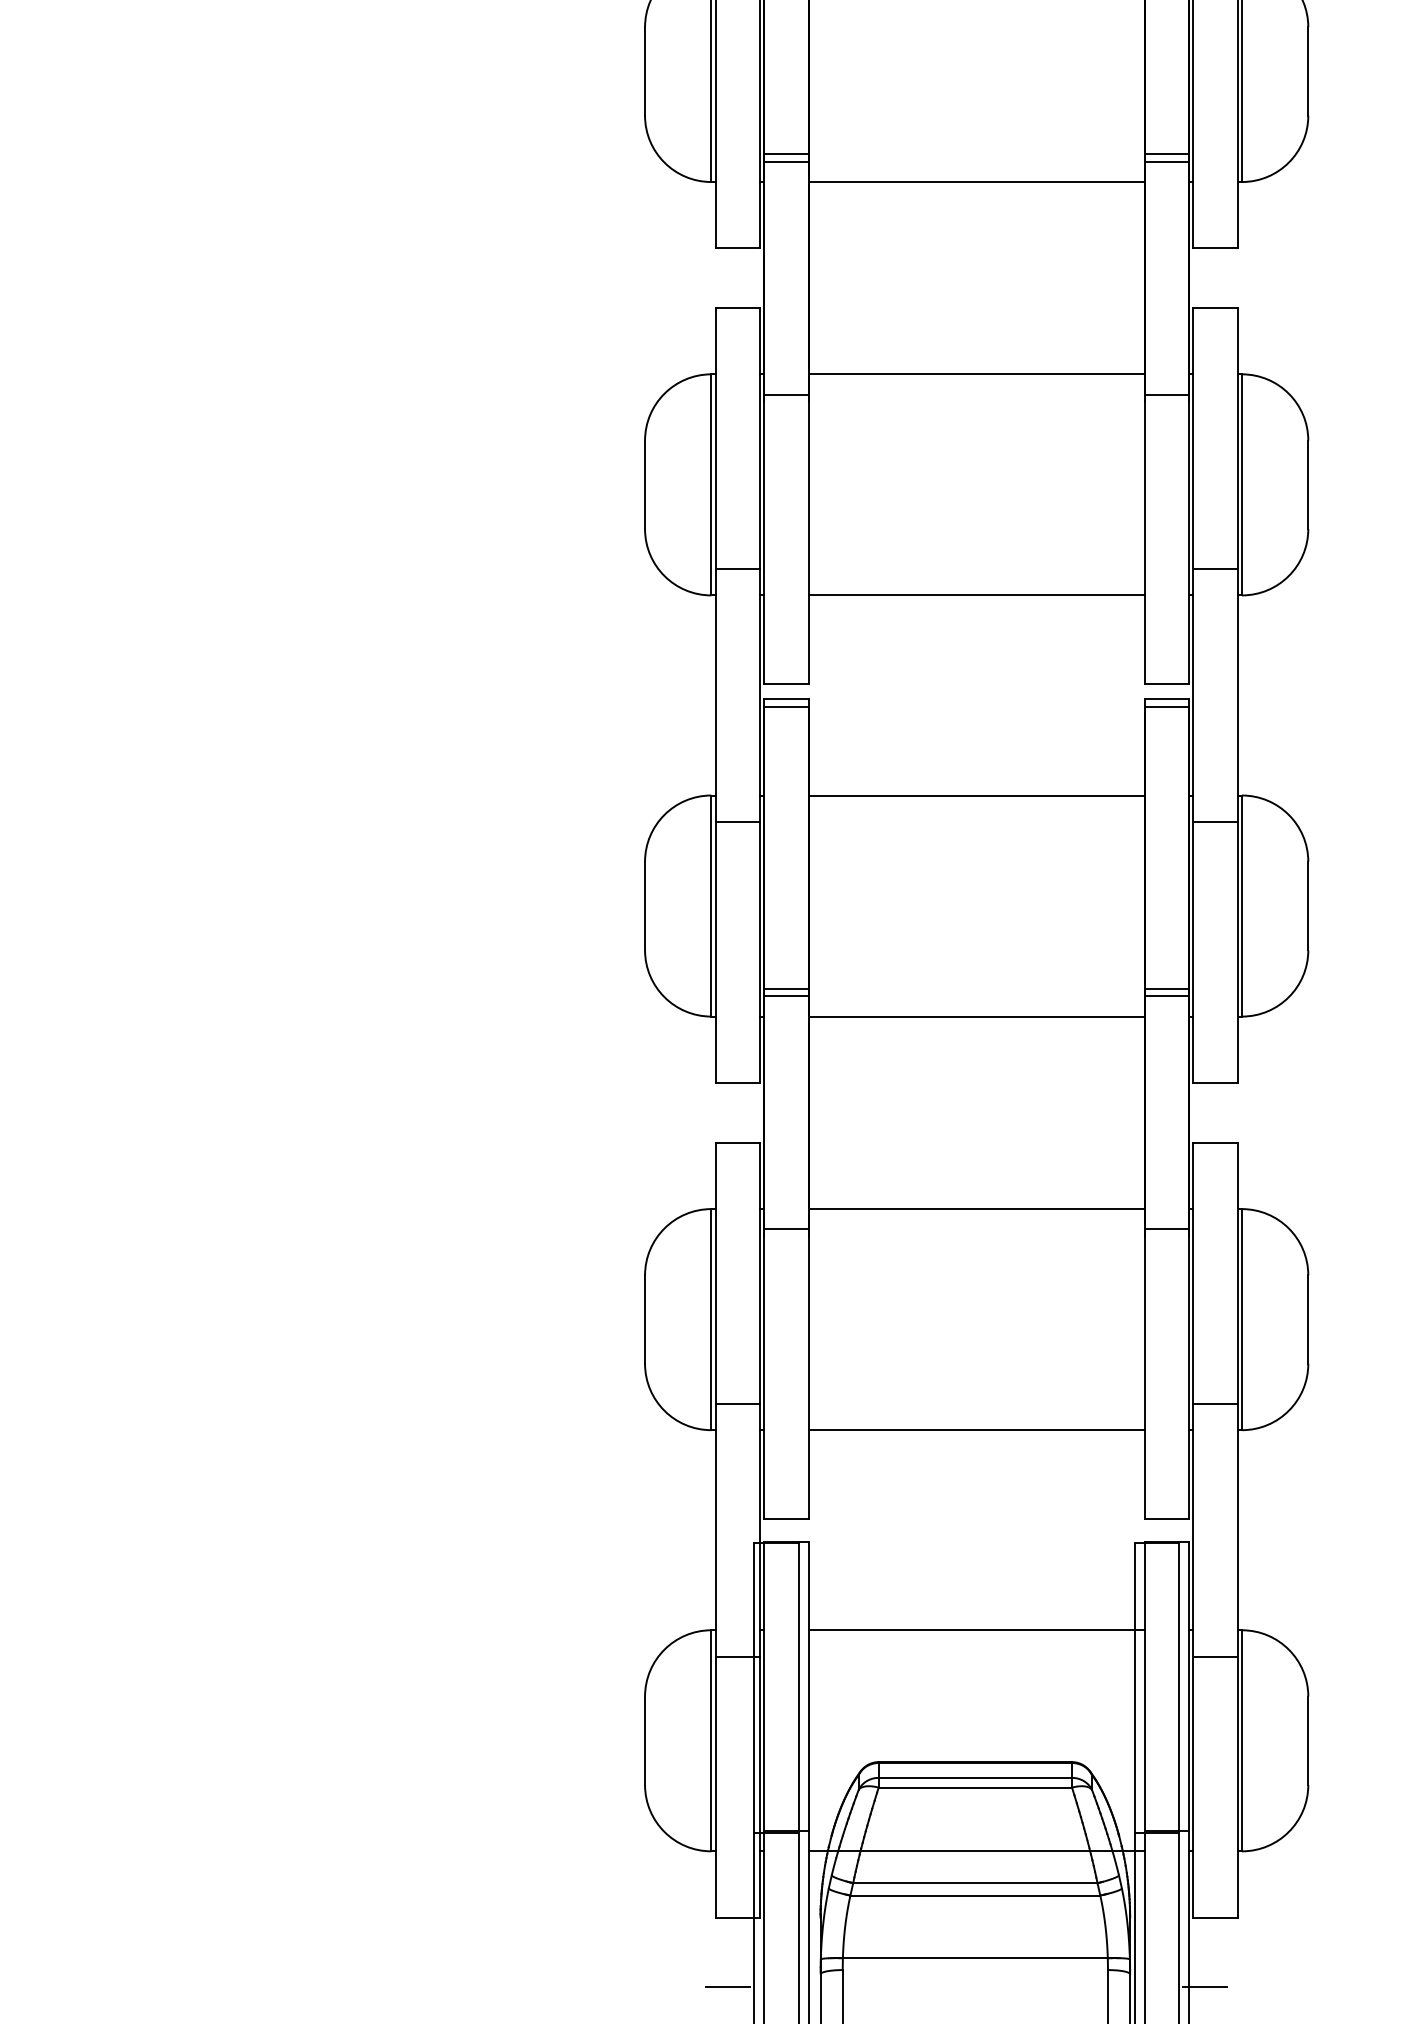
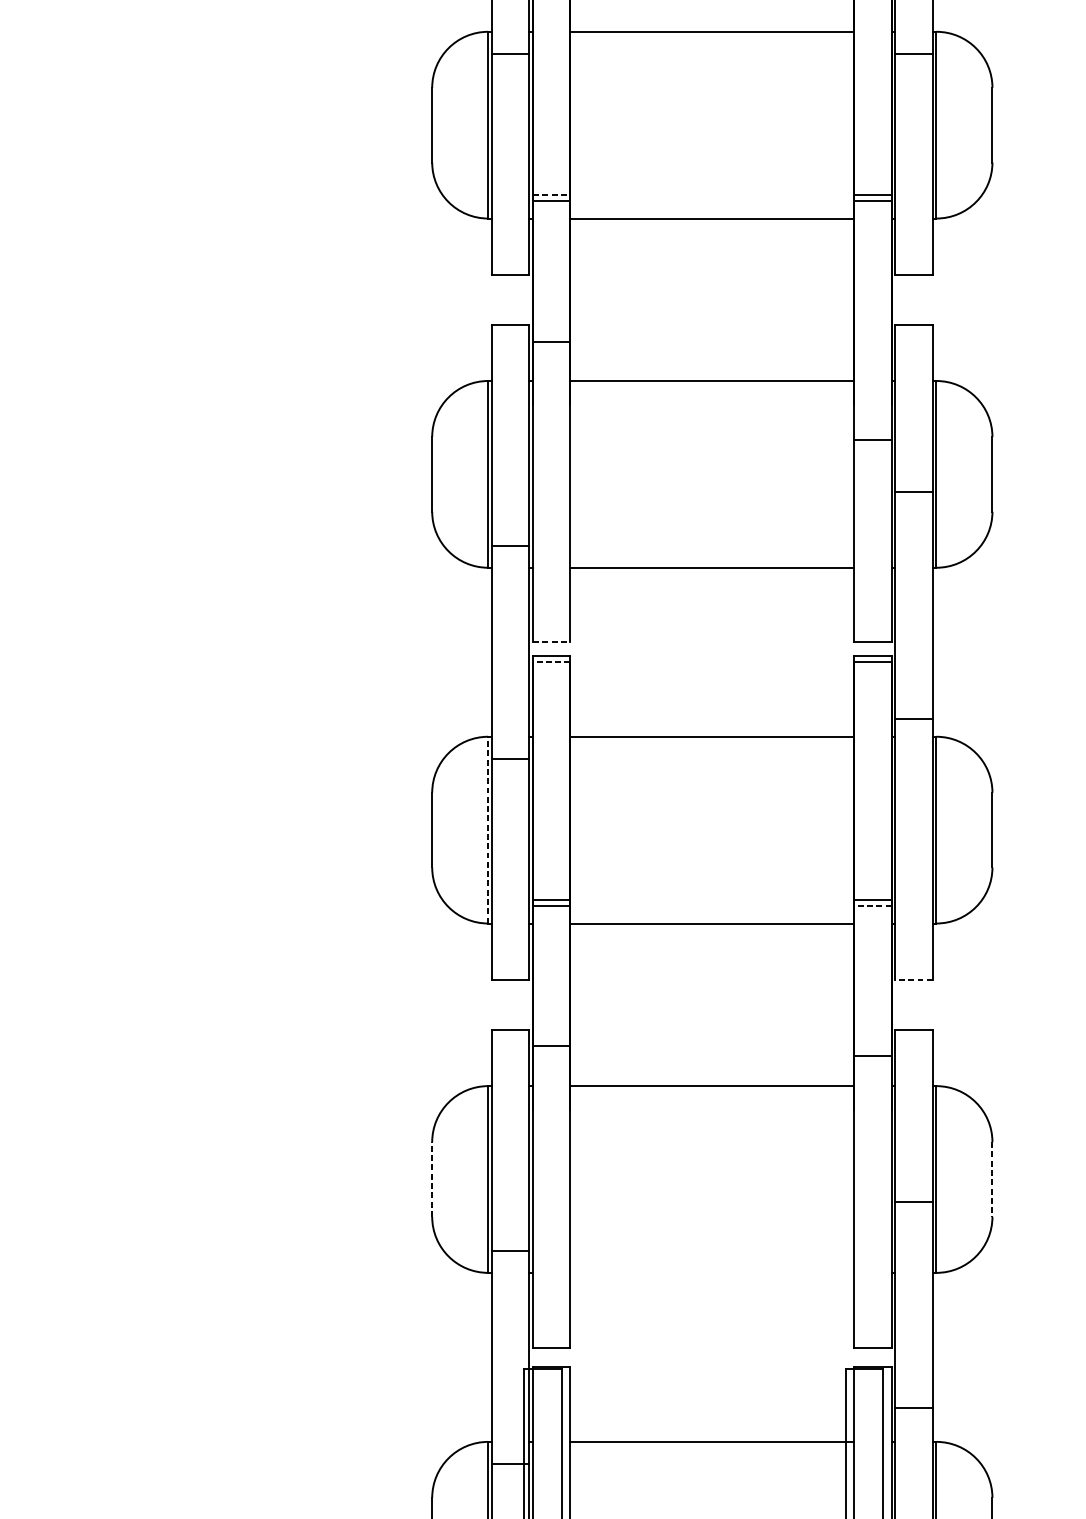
line: (787, 153) -> (552, 194), solid -> dashed
line: (786, 394) -> (551, 342), moved
line: (1166, 394) -> (872, 440), moved
line: (1215, 569) -> (914, 492), moved
line: (787, 683) -> (552, 642), solid -> dashed
line: (786, 707) -> (551, 662), solid -> dashed
line: (1215, 821) -> (914, 719), moved
line: (711, 906) -> (488, 830), solid -> dashed
line: (1166, 996) -> (872, 906), solid -> dashed
line: (1214, 1082) -> (913, 979), solid -> dashed
line: (786, 1229) -> (551, 1045), moved
line: (1166, 1229) -> (872, 1056), moved
line: (645, 1319) -> (432, 1179), solid -> dashed
line: (1308, 1320) -> (992, 1180), solid -> dashed
line: (1215, 1403) -> (914, 1201), moved
line: (976, 1430) -> (712, 1273), removed
line: (1215, 1656) -> (914, 1408), moved

